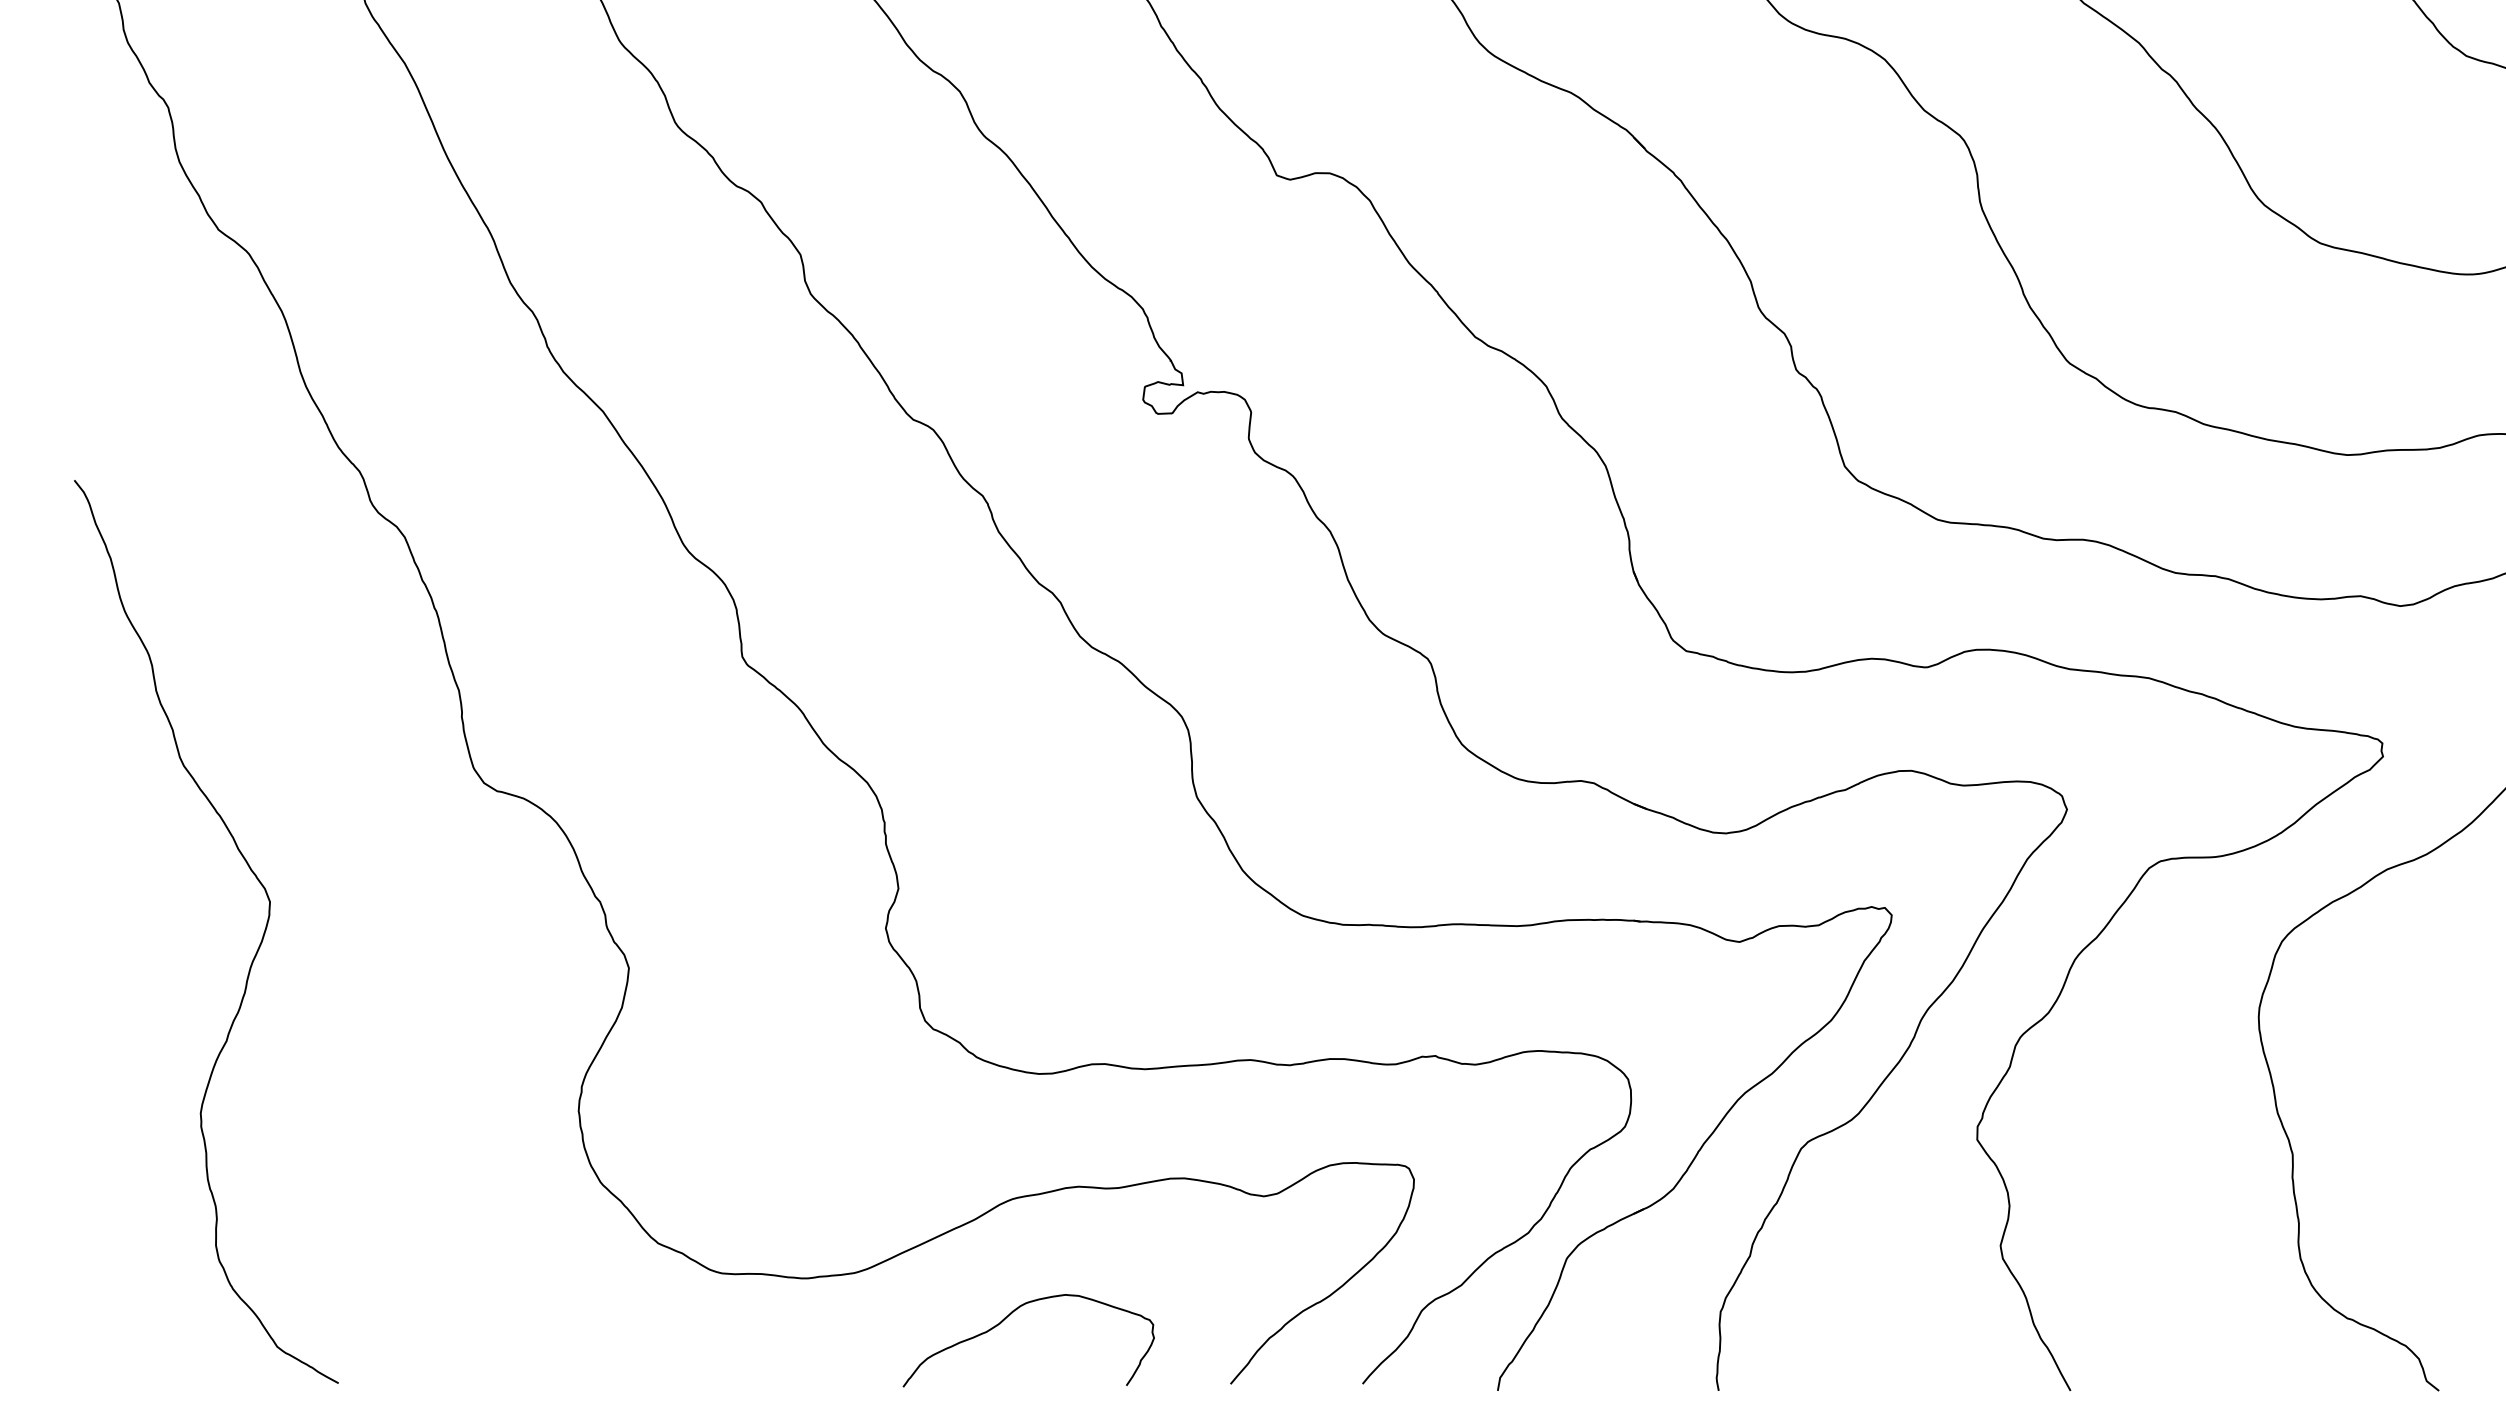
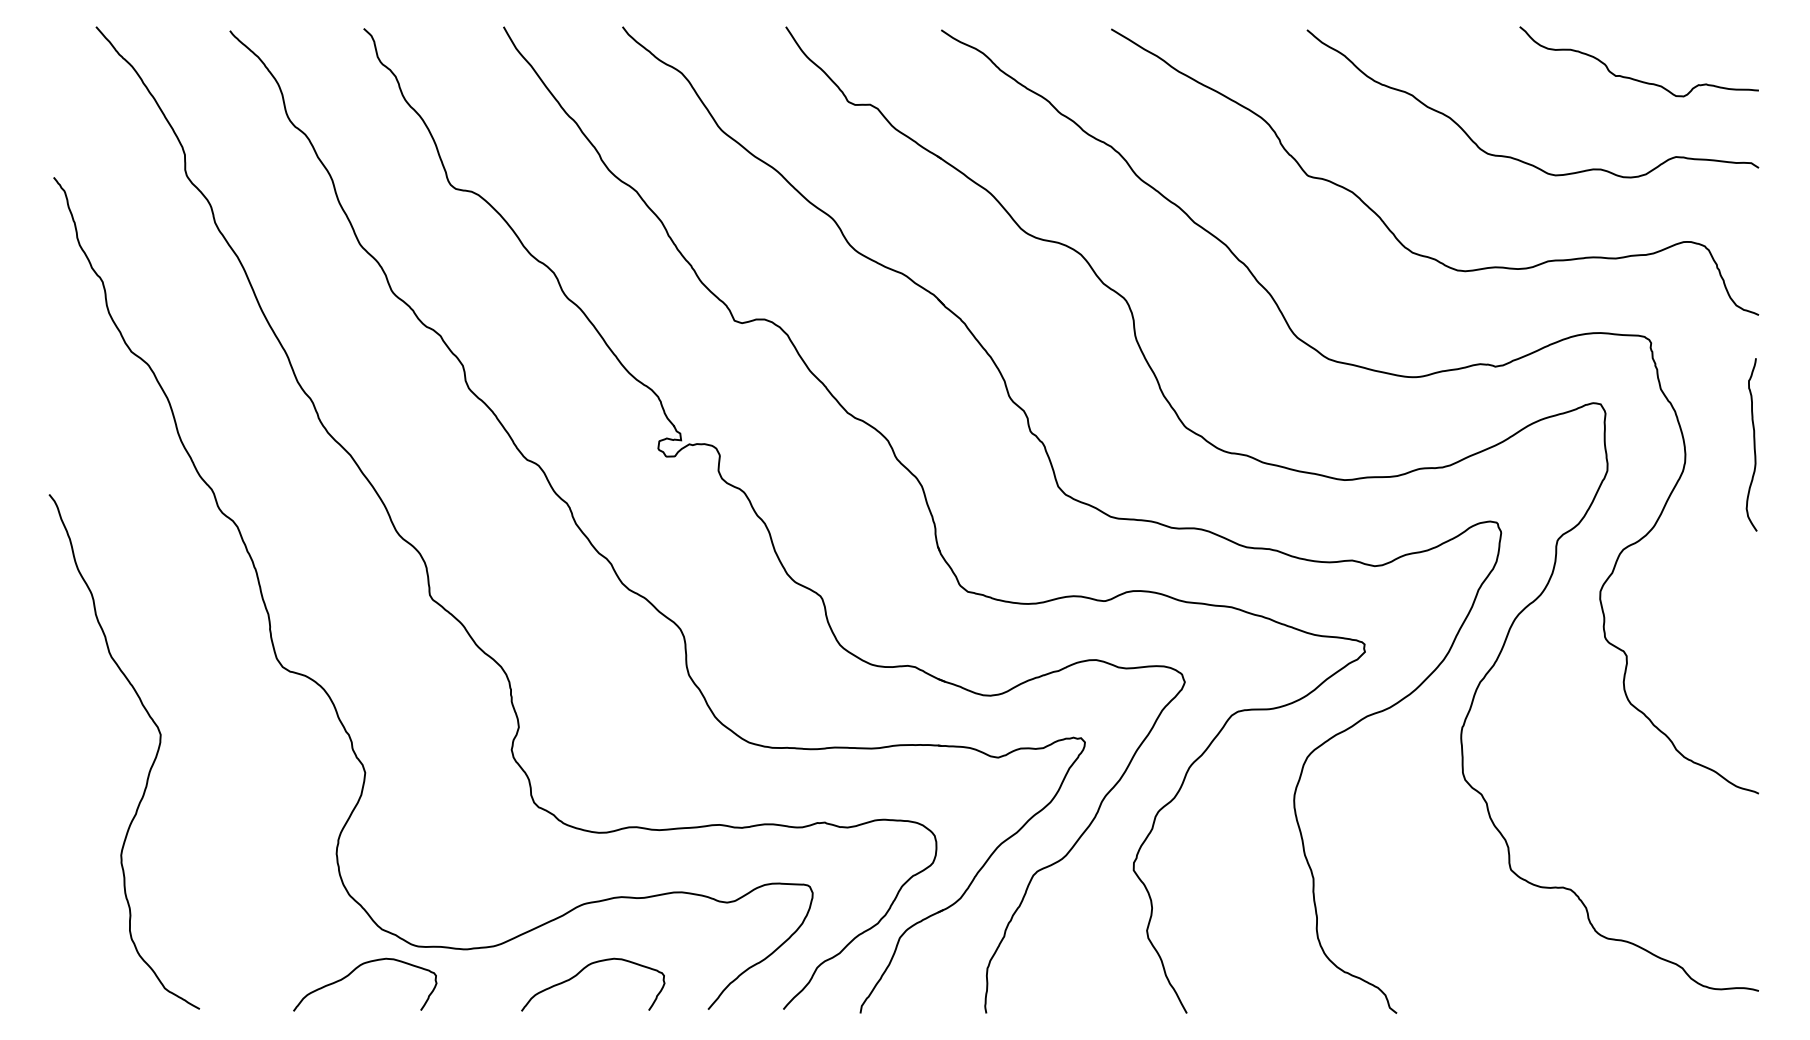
curve: (610, 1317) -> (354, 971), added

